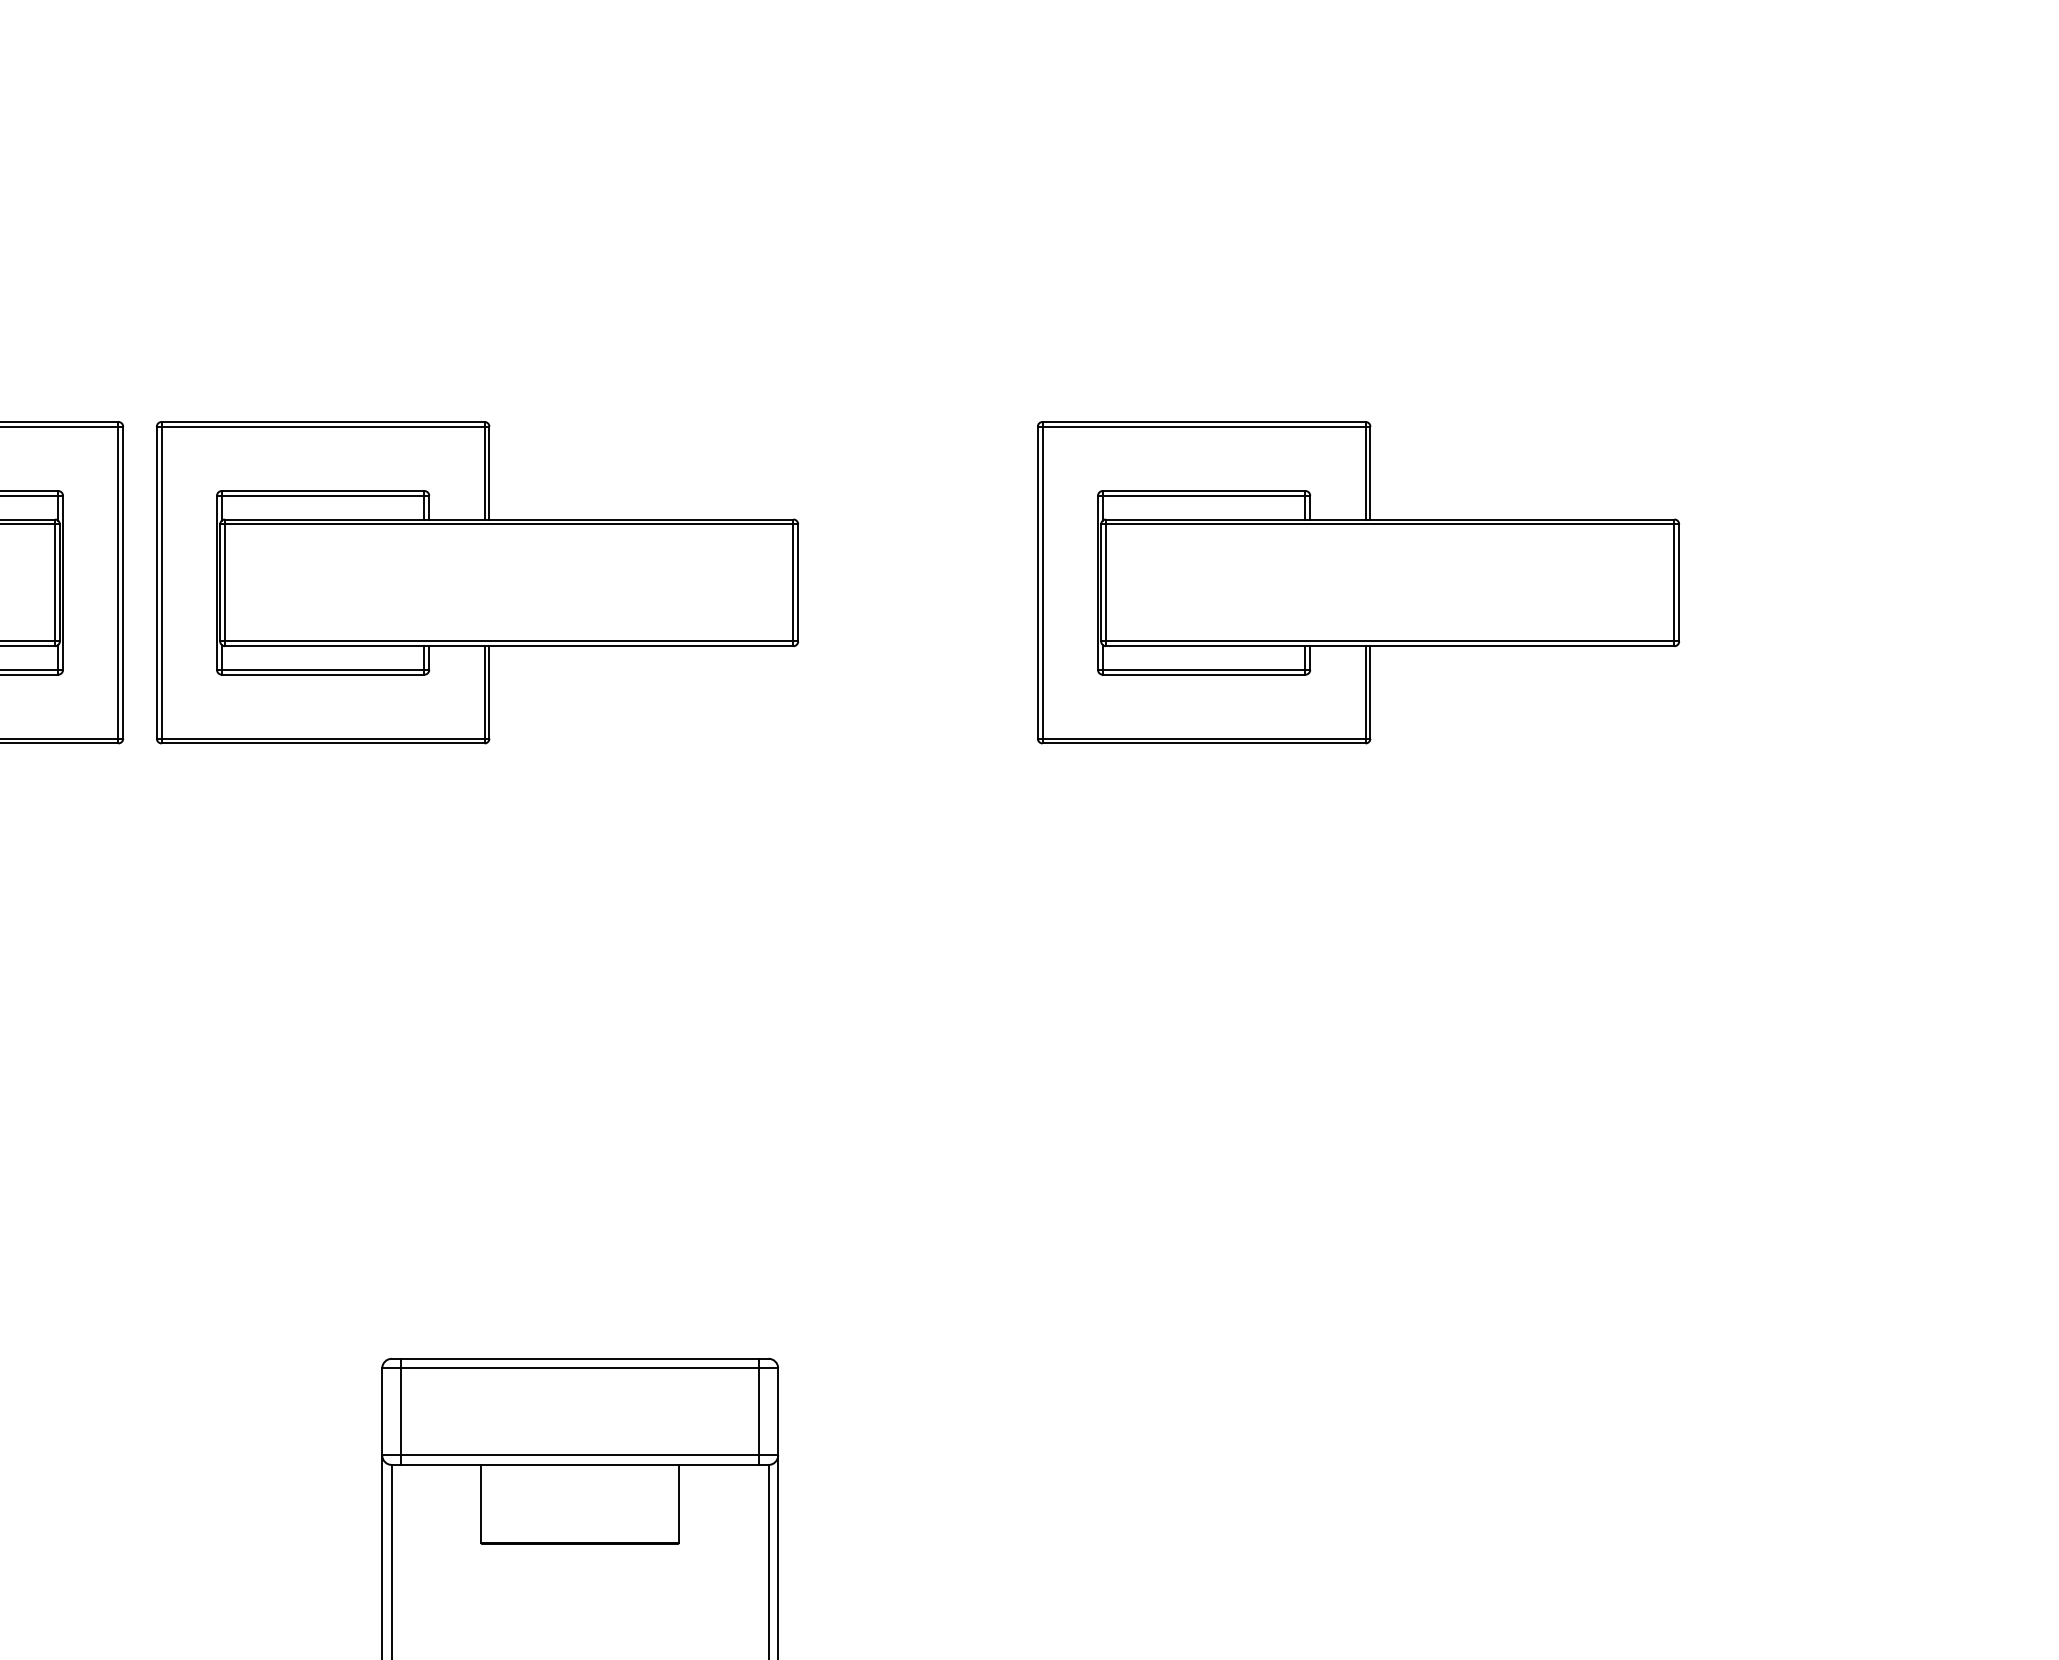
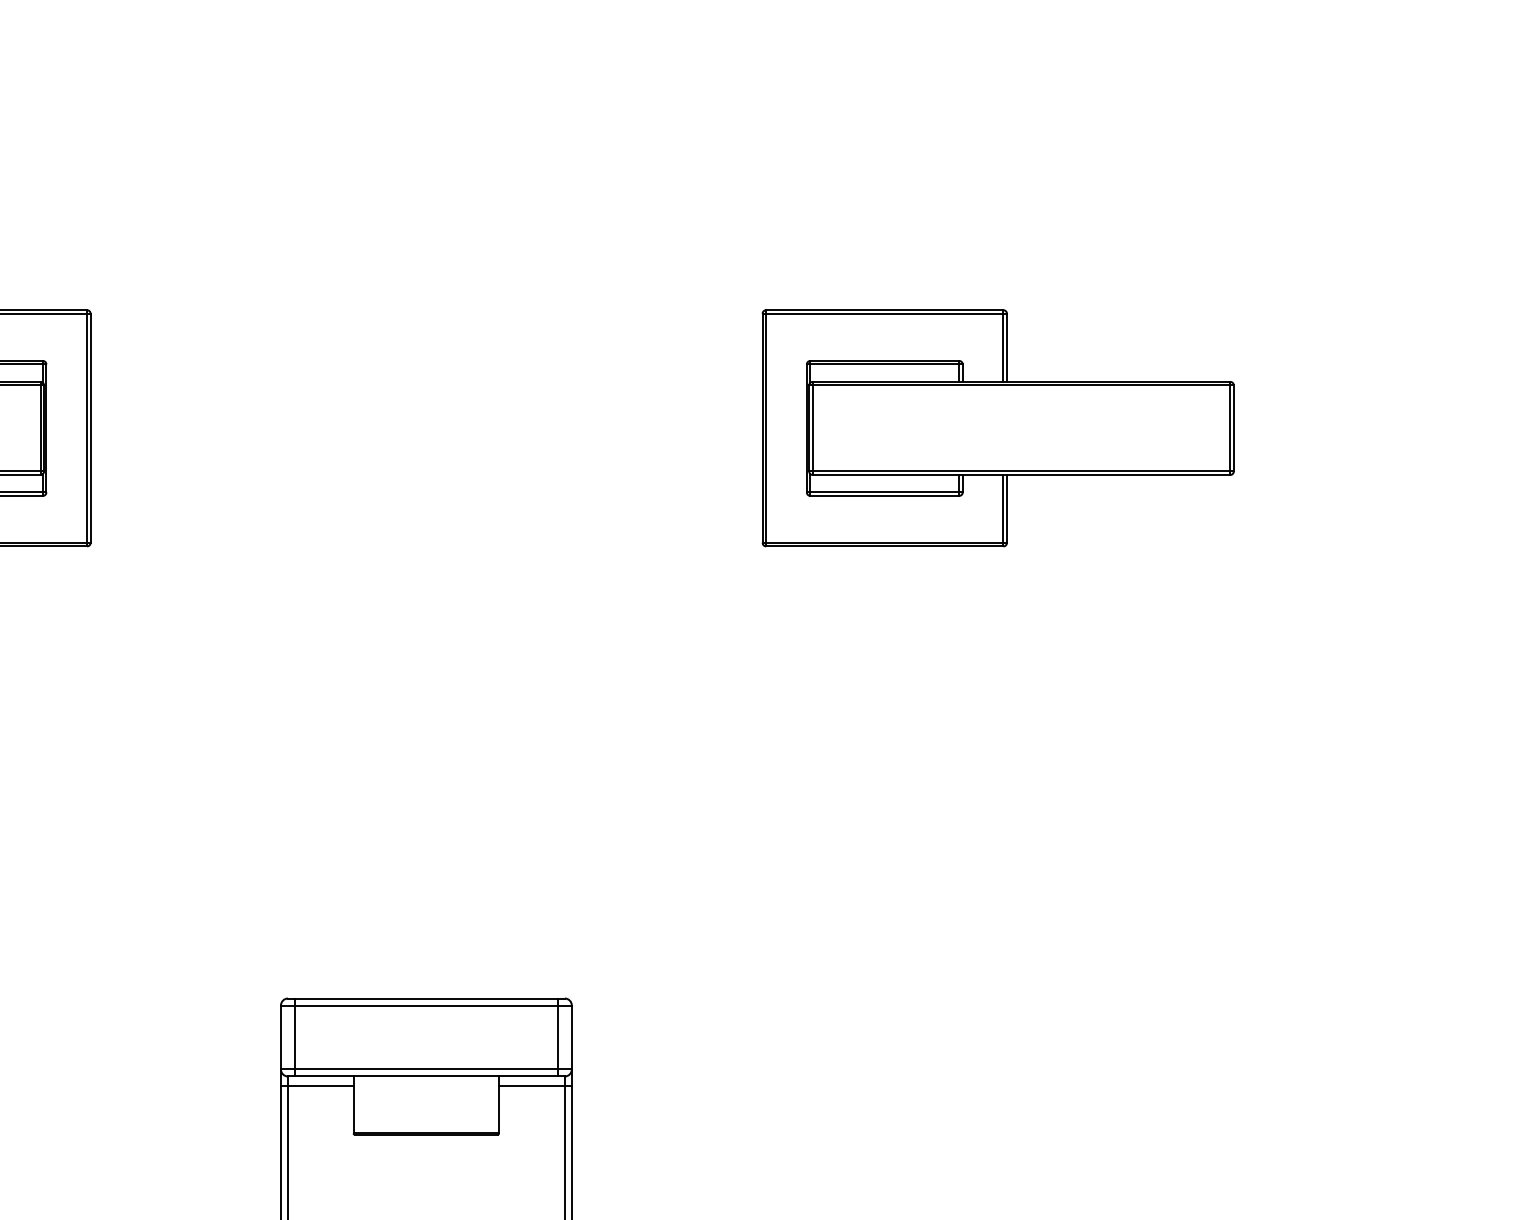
part: (477, 582) -> (350, 428), removed
line: (431, 1477) -> (317, 1085), added
line: (728, 1477) -> (535, 1085), added

